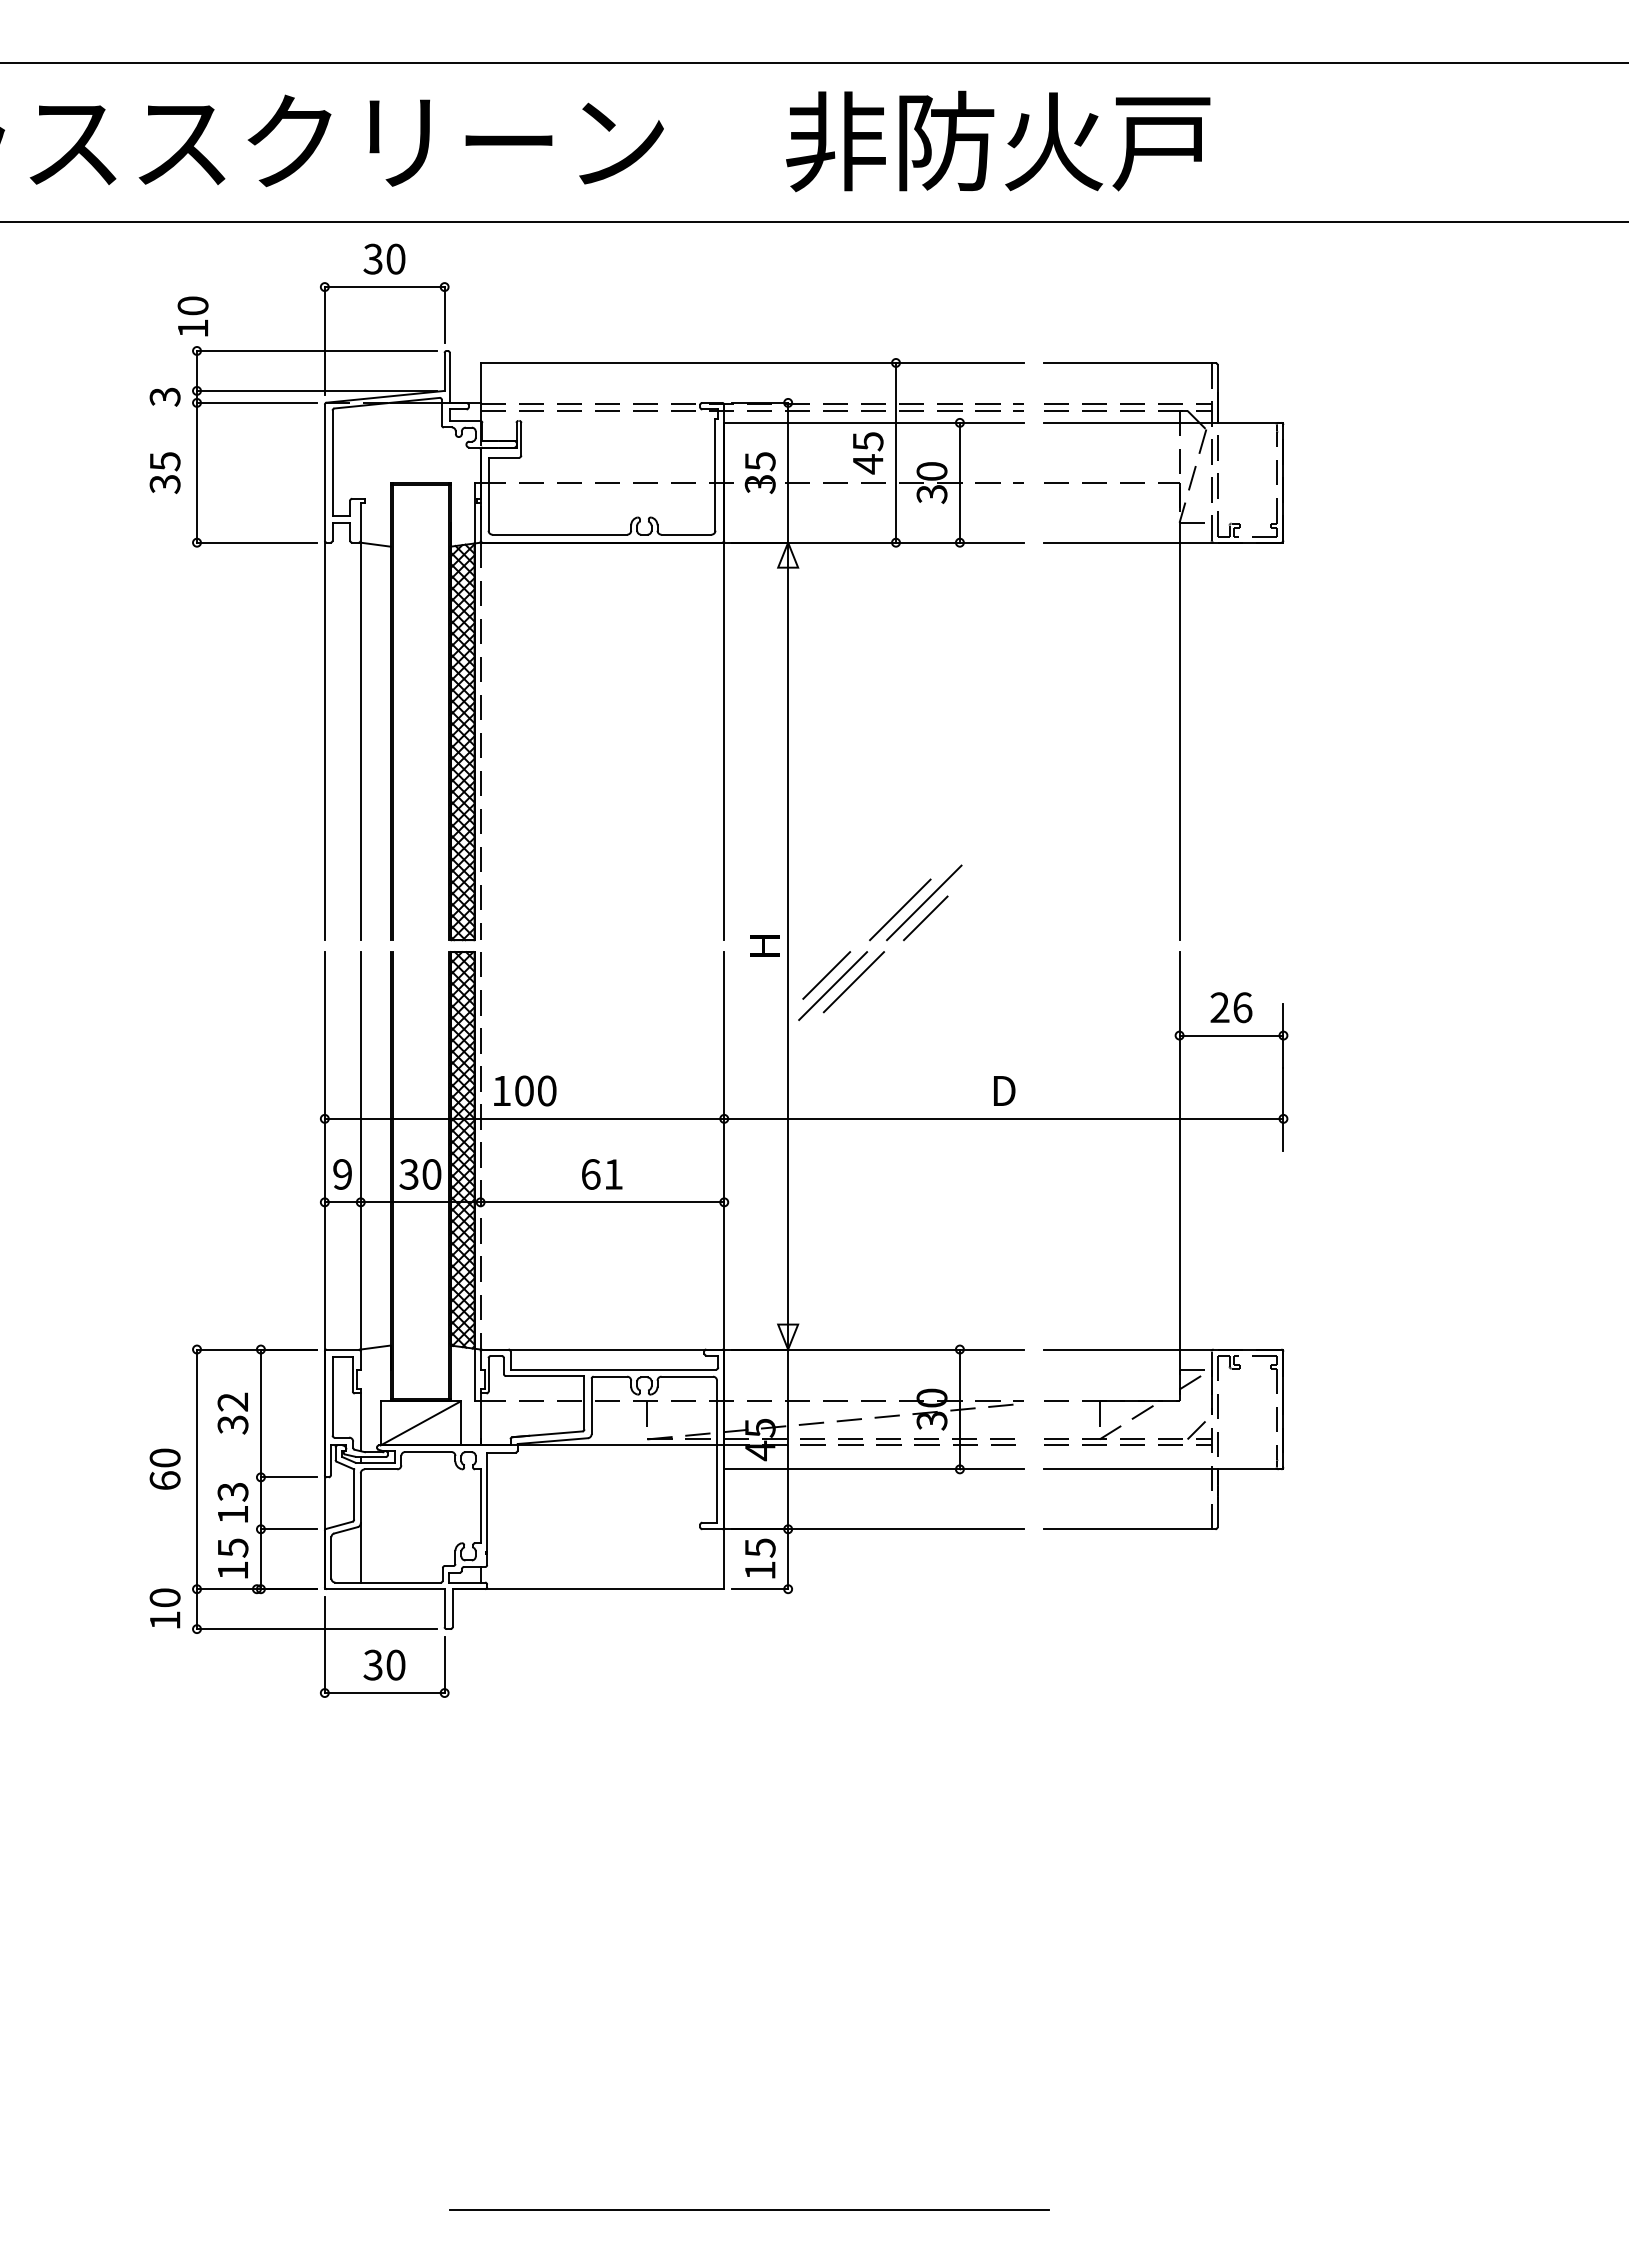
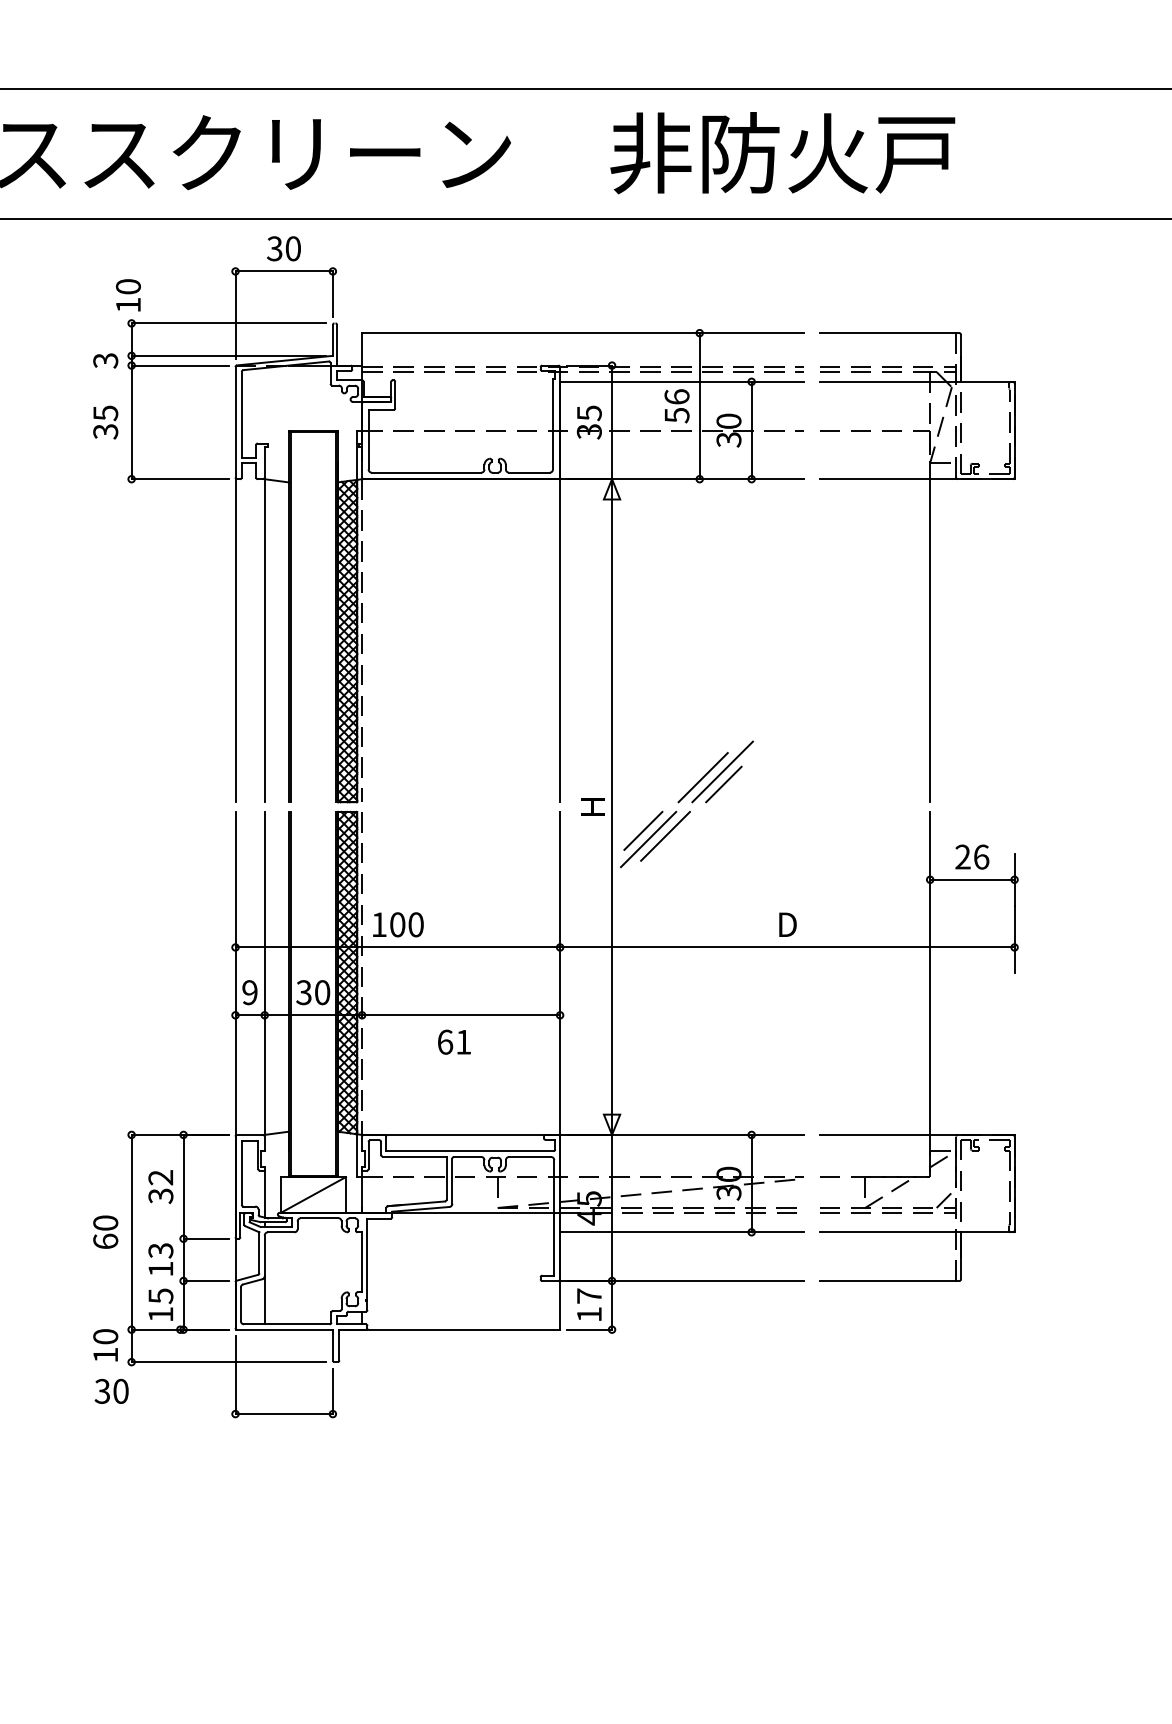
text: (867, 453) -> (676, 406), 45 -> 56
text: (602, 1174) -> (454, 1042), moved
text: (760, 1547) -> (589, 1295), 15 -> 17
text: (384, 1664) -> (111, 1390), moved

